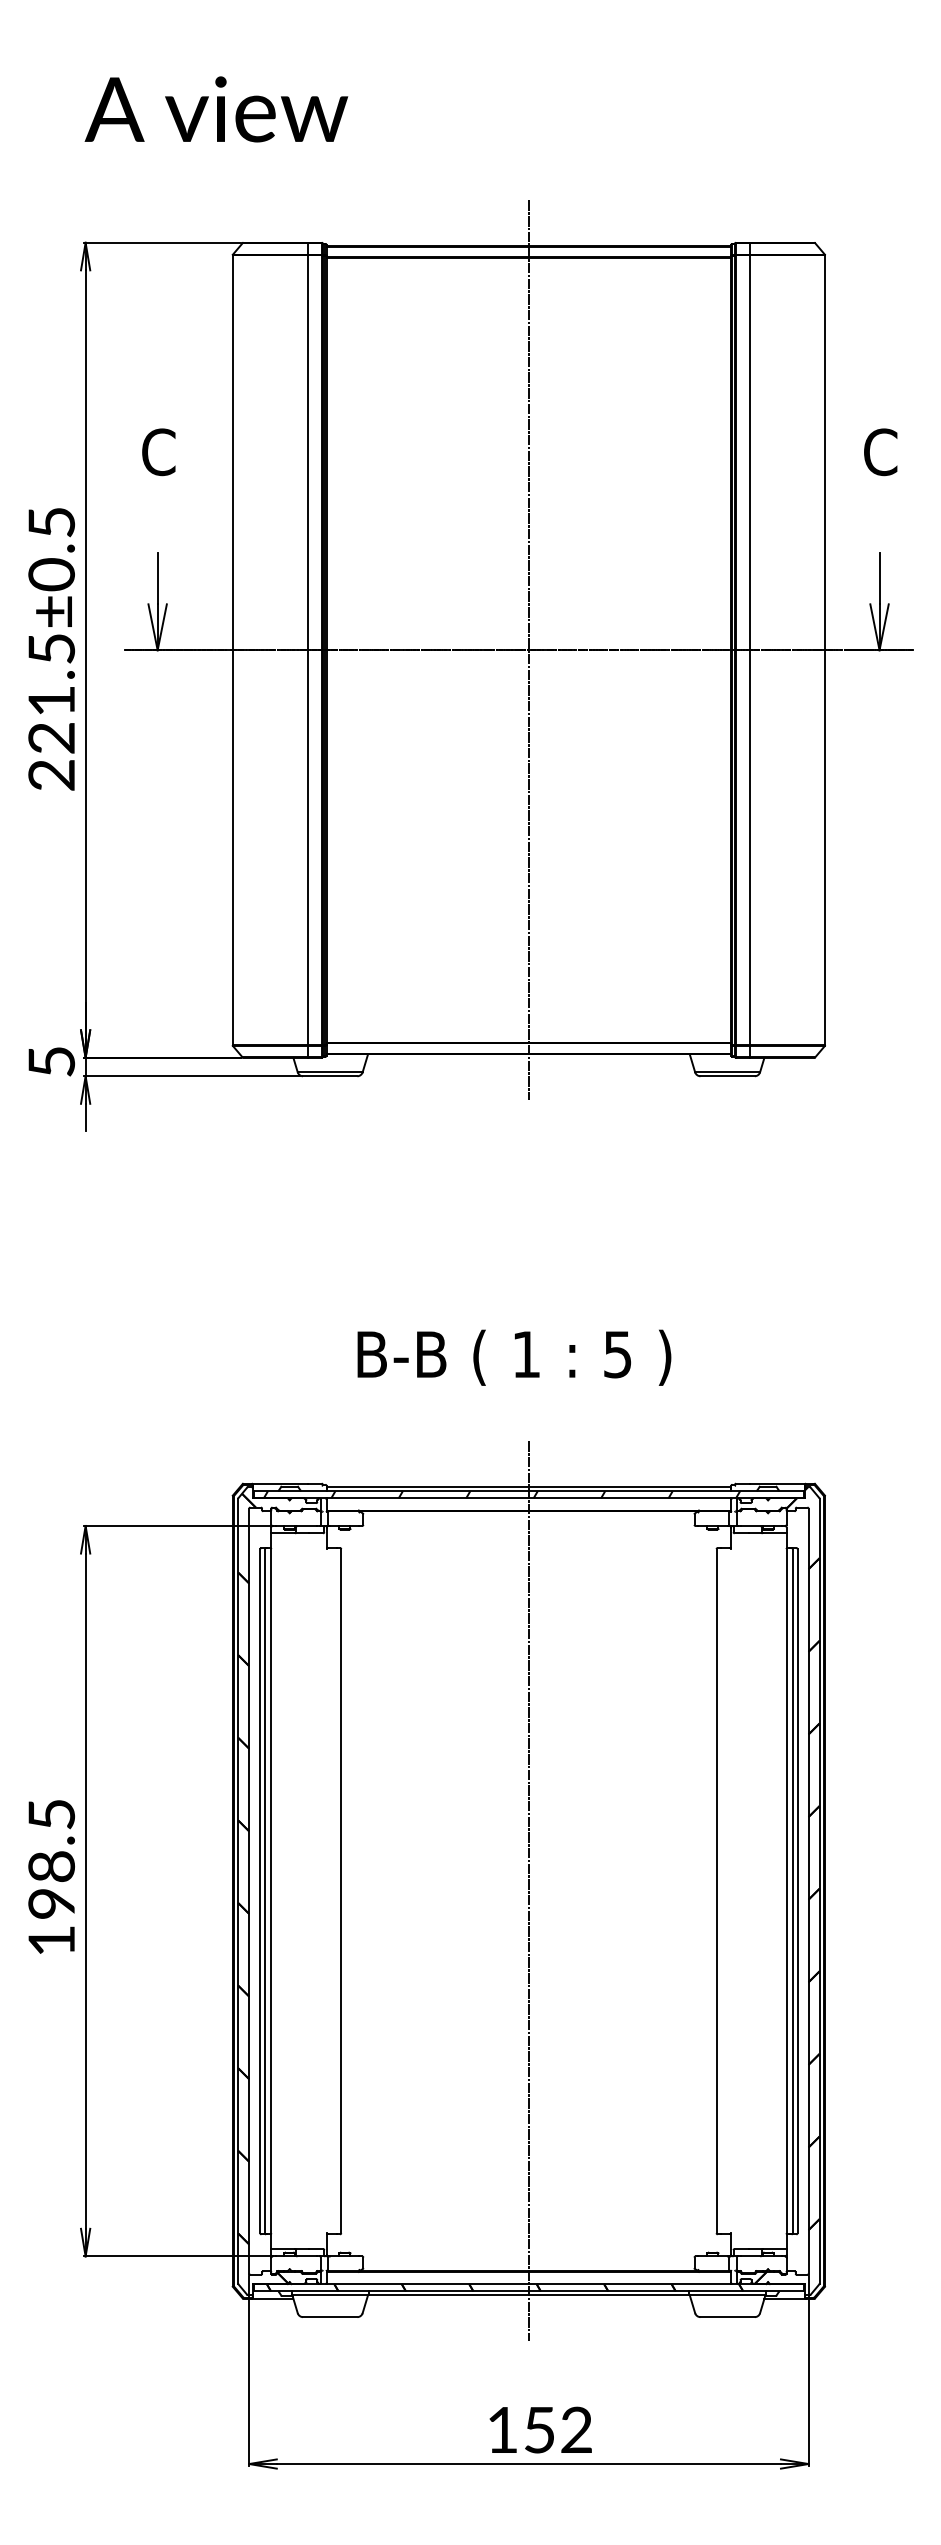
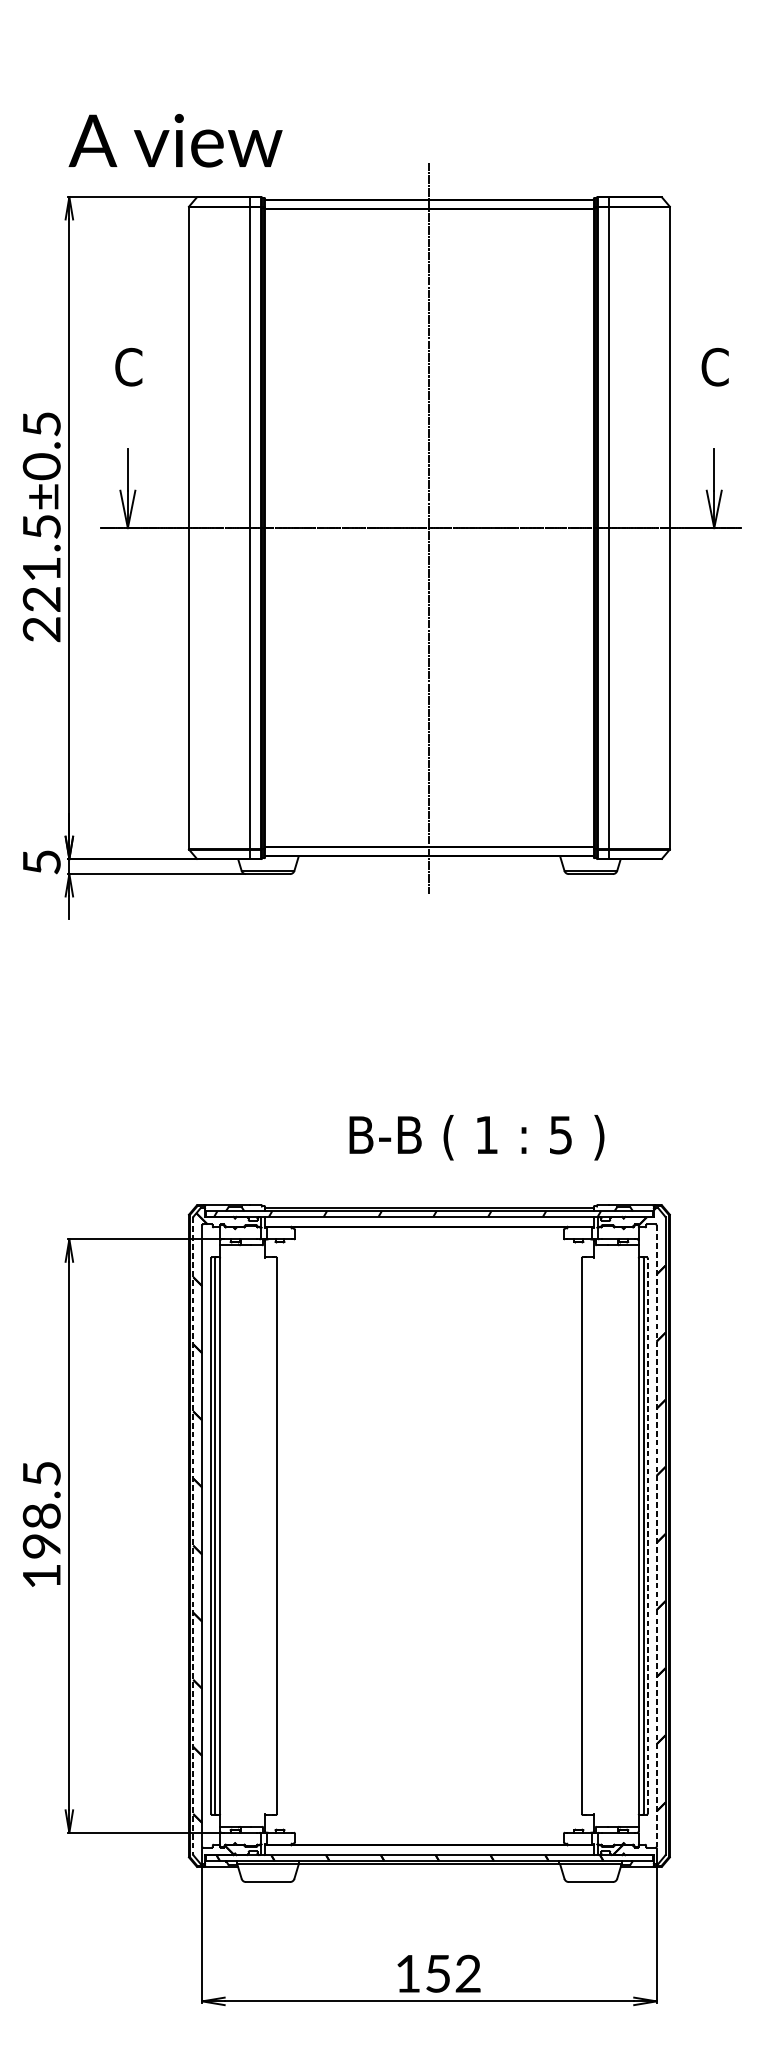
text: (216, 109) -> (175, 140), moved
text: (514, 1357) -> (477, 1137), moved
line: (797, 1890) -> (647, 1535), solid -> dashed
line: (238, 1891) -> (193, 1536), solid -> dashed
line: (528, 1891) -> (429, 1536), removed
line: (808, 1891) -> (656, 1536), solid -> dashed

